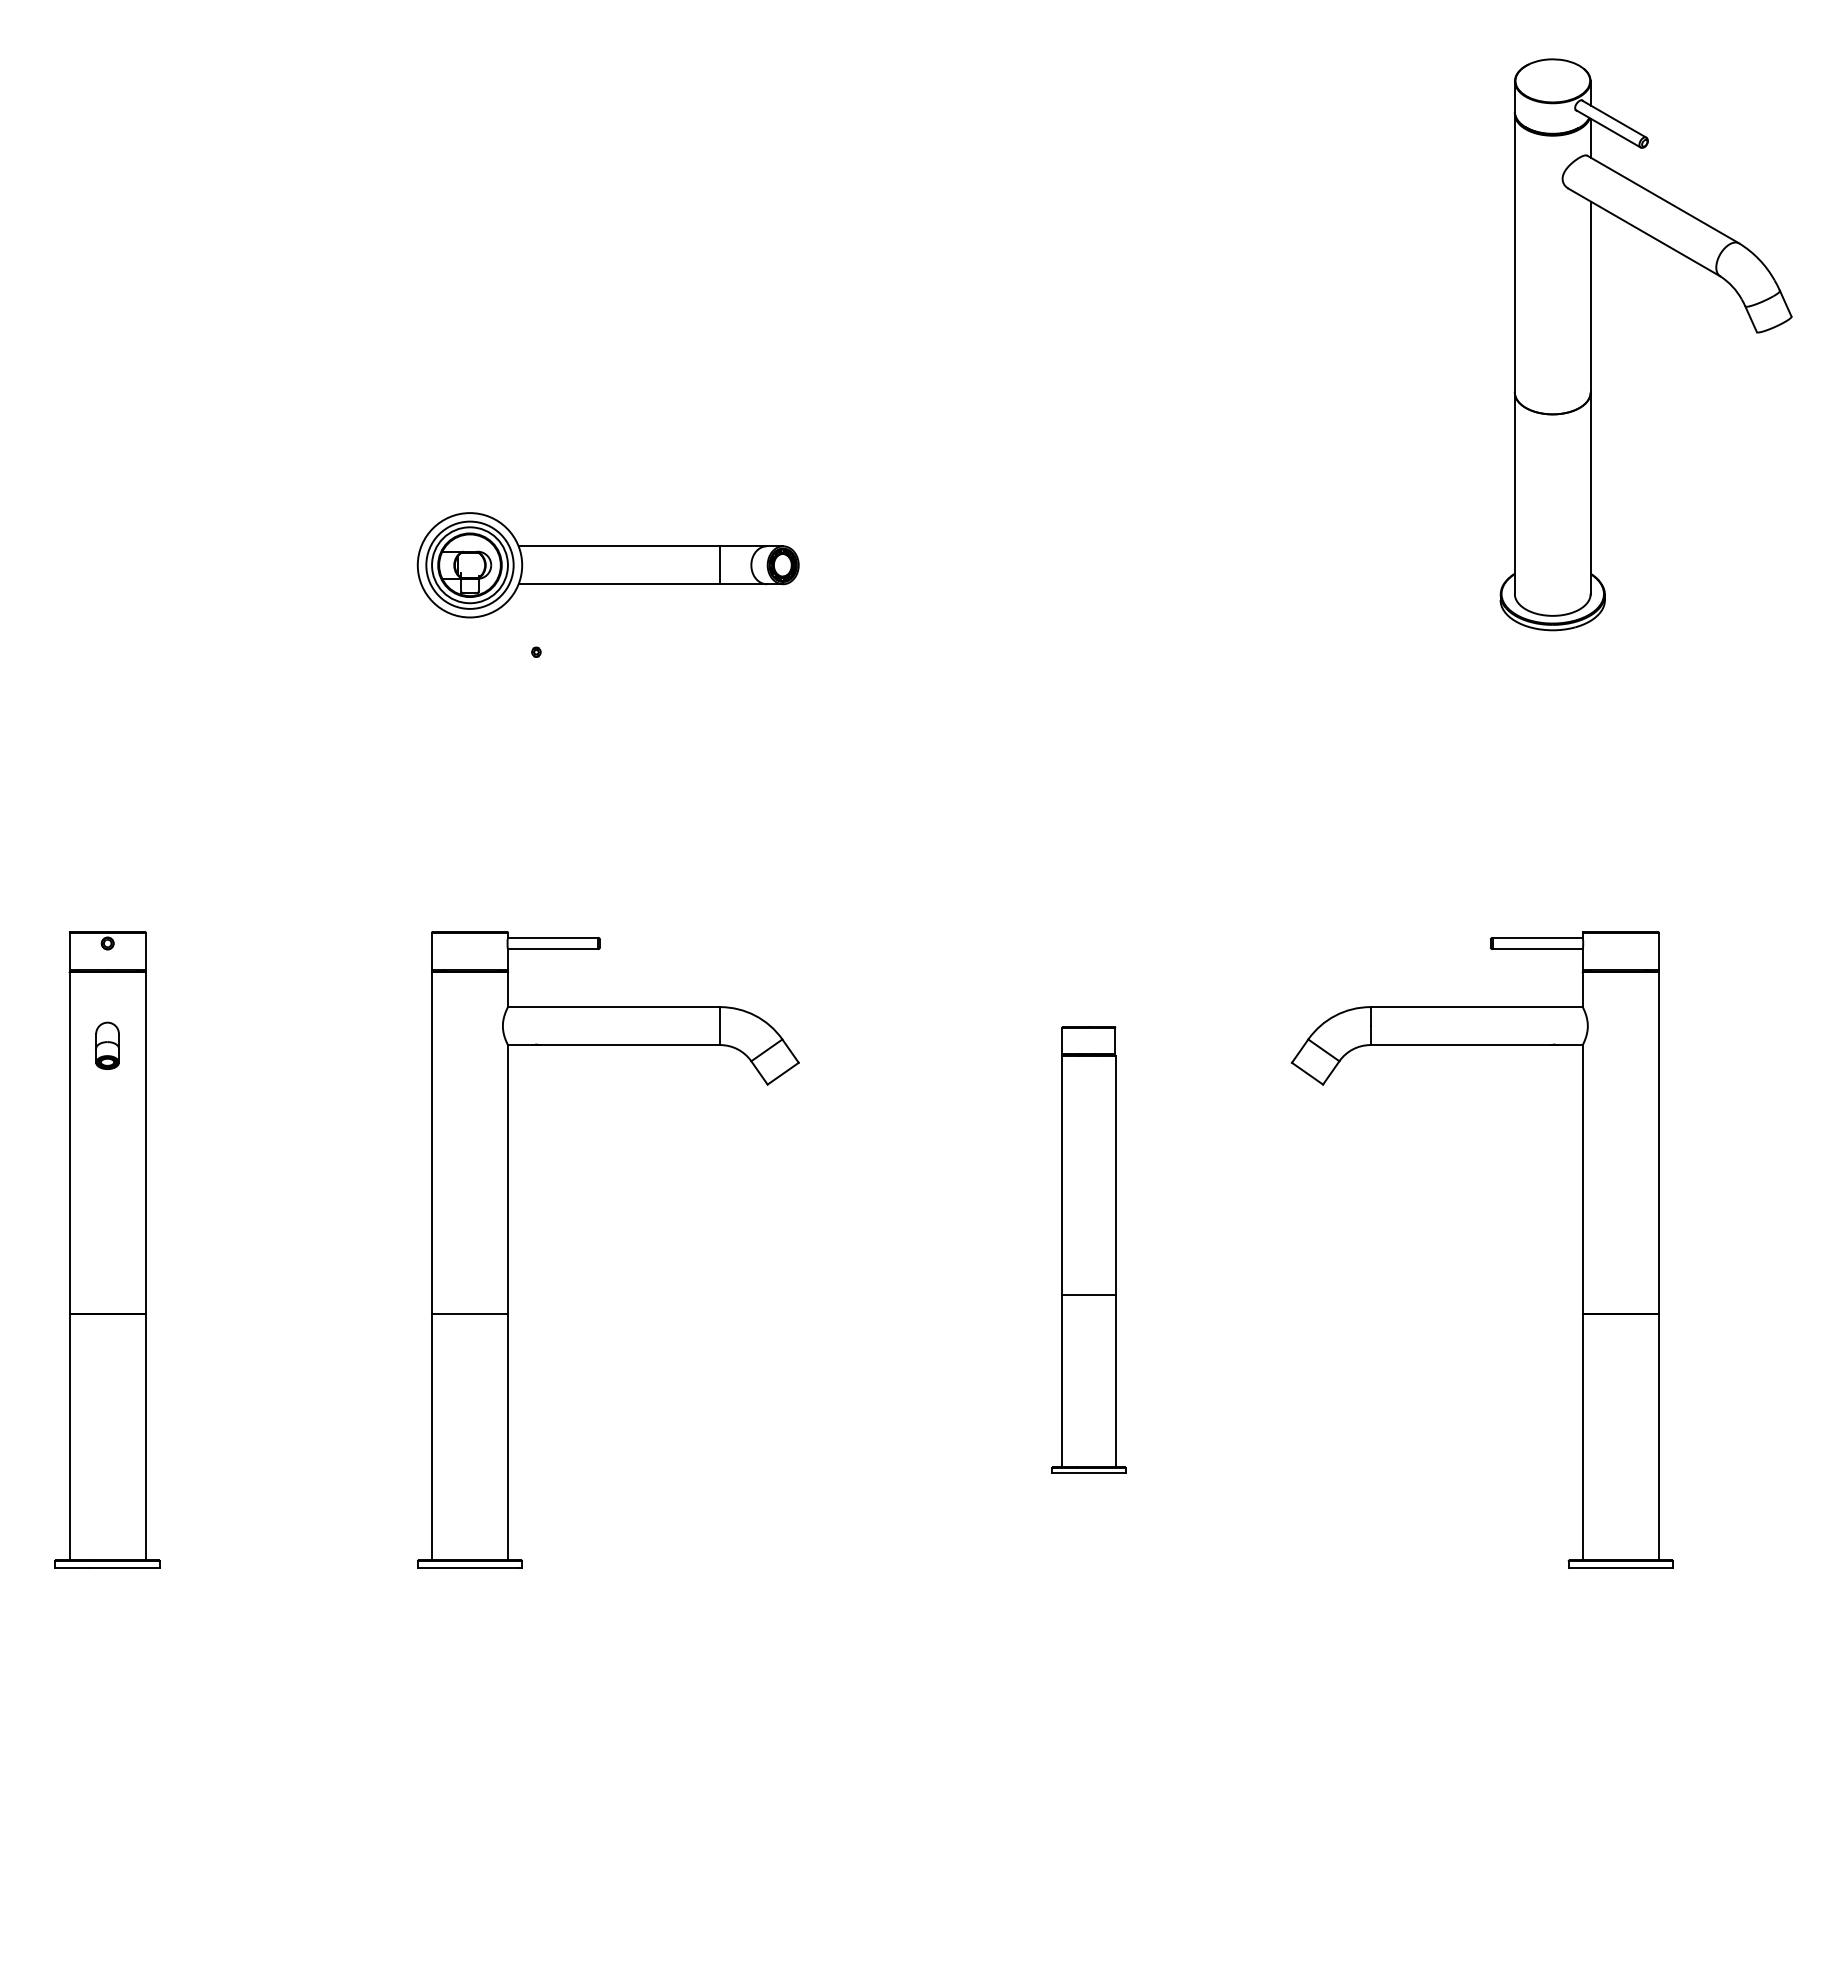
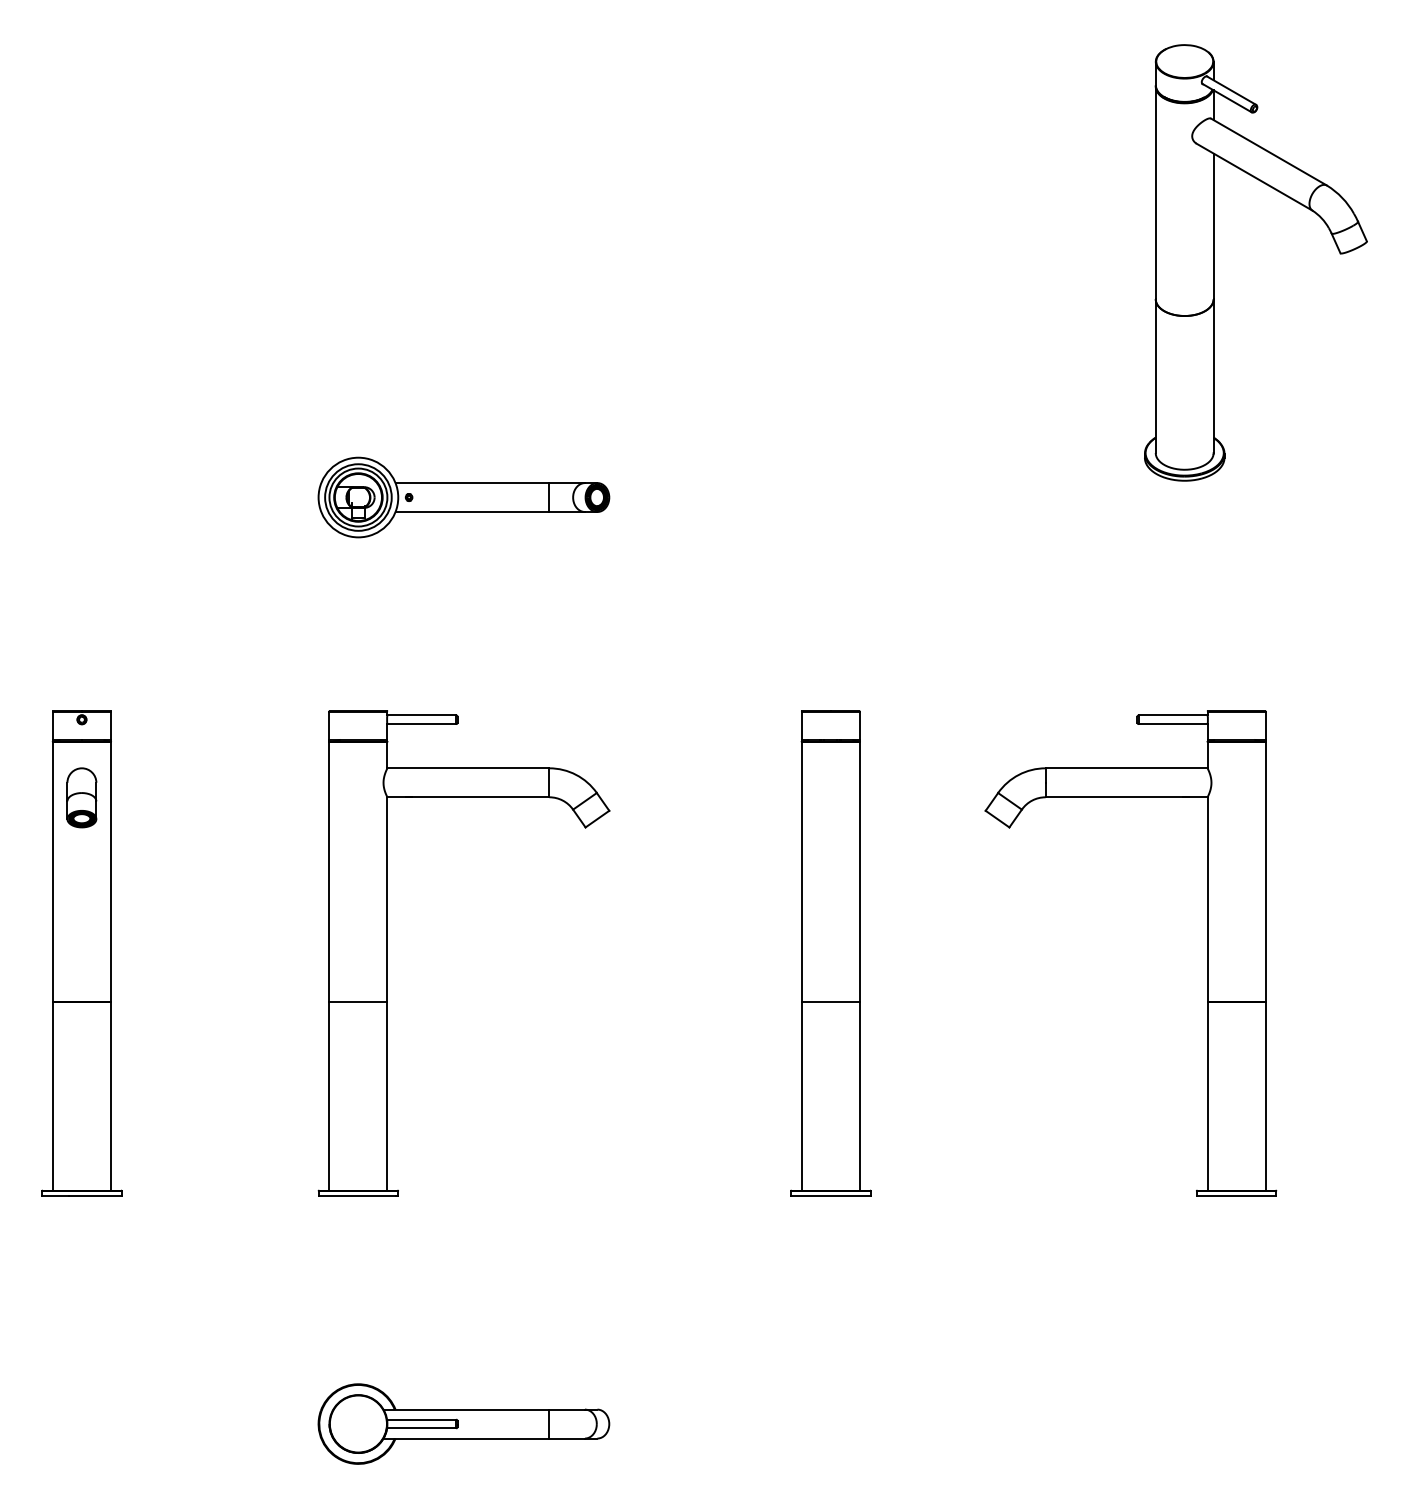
part: (607, 565) -> (463, 497), moved
part: (107, 1045) -> (81, 797), size x1.67
part: (1088, 1249) -> (830, 953), size x1.43
part: (607, 1866) -> (463, 1424), added

